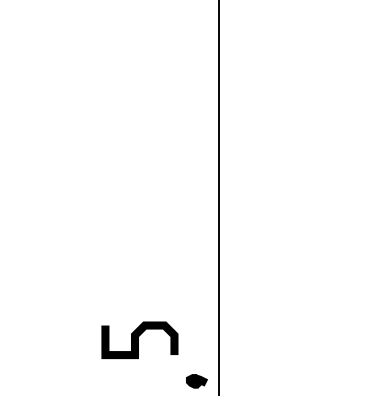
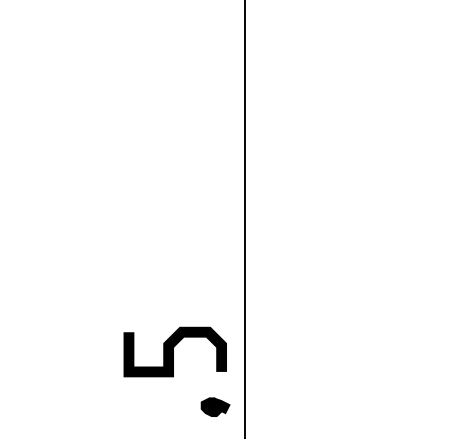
curve: (138, 339) -> (173, 350), moved

